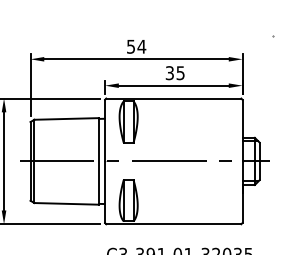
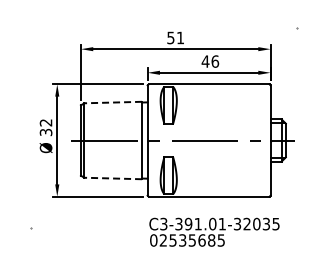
text: (141, 46) -> (180, 37), 54 -> 51
text: (175, 73) -> (210, 61), 35 -> 46
line: (66, 118) -> (113, 102), solid -> dashed
line: (66, 203) -> (113, 178), solid -> dashed

